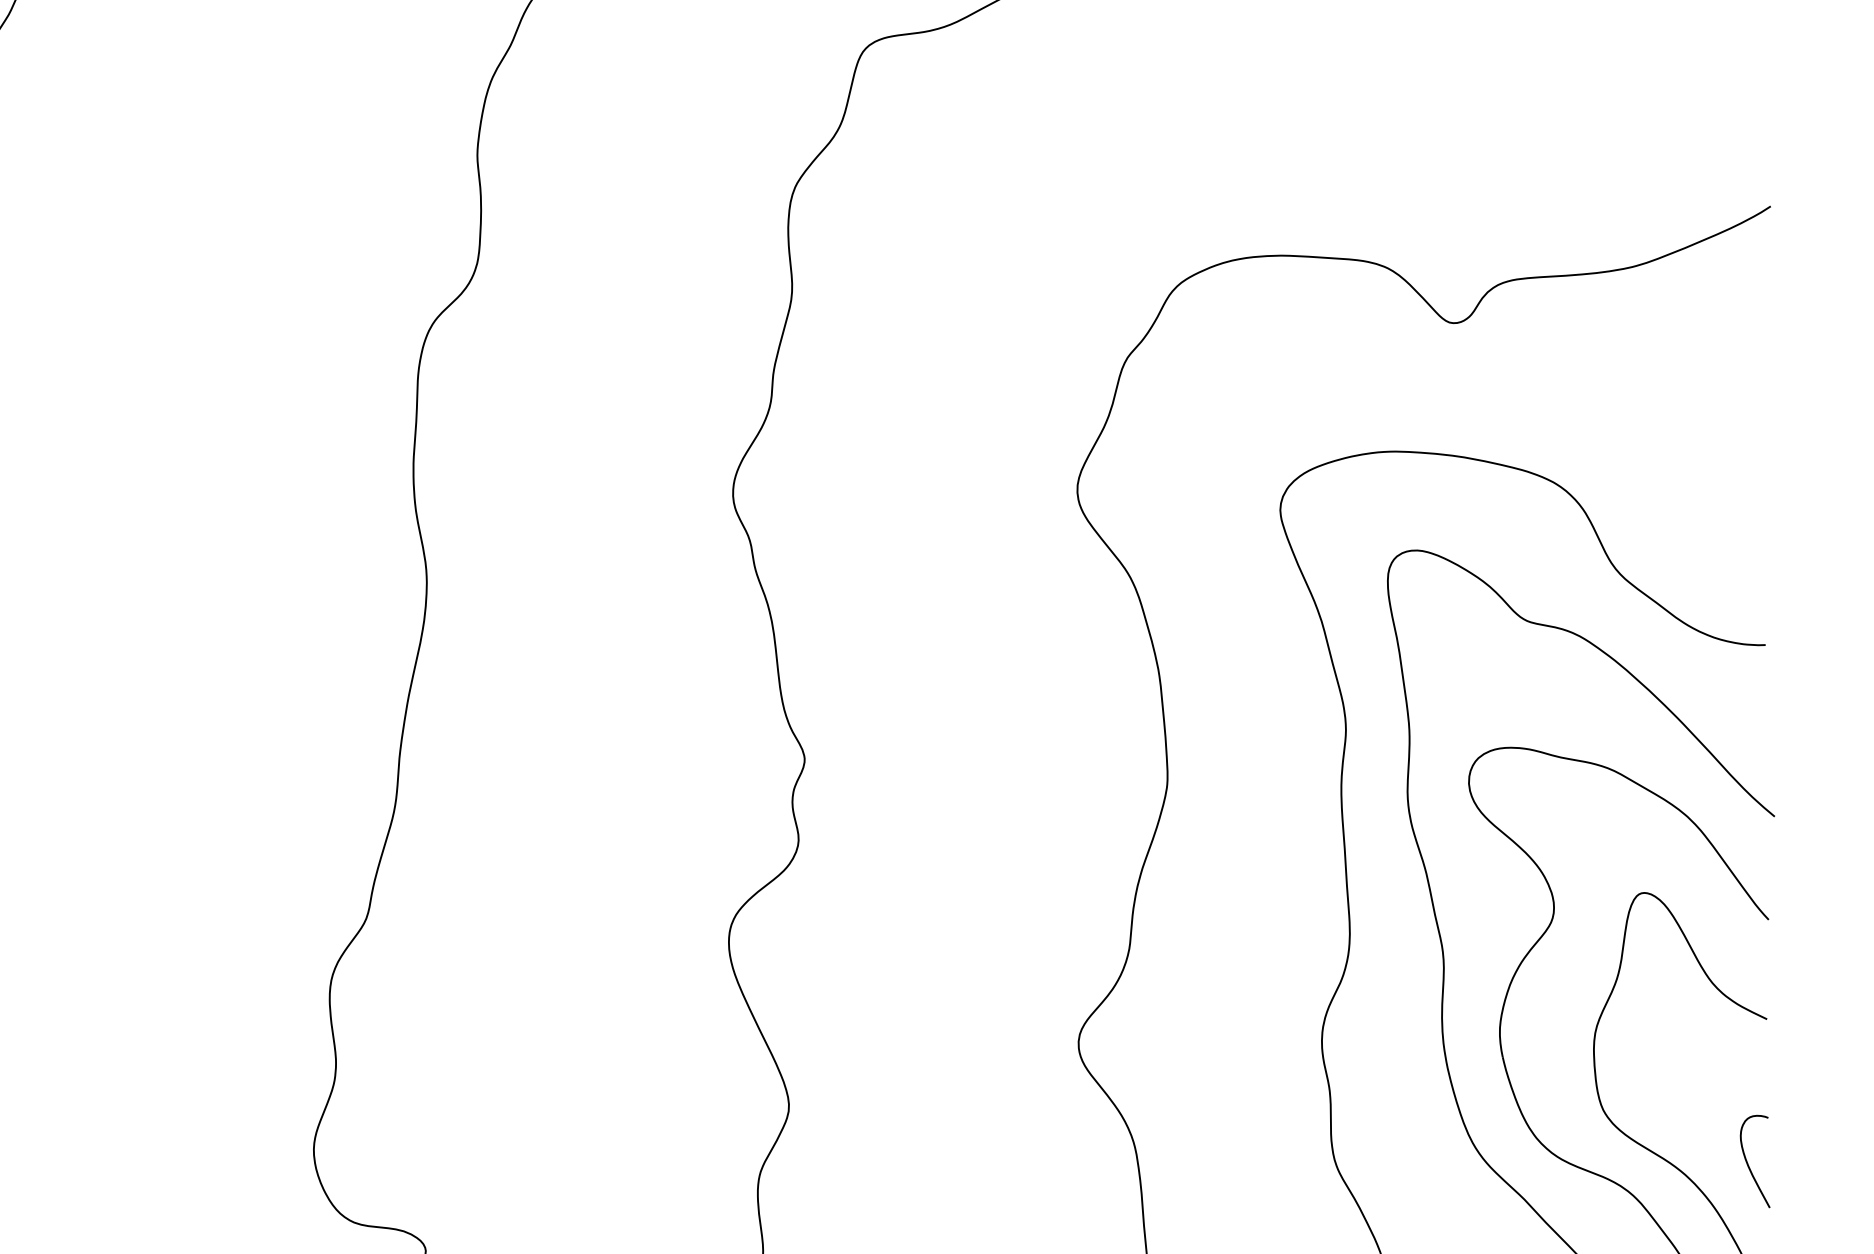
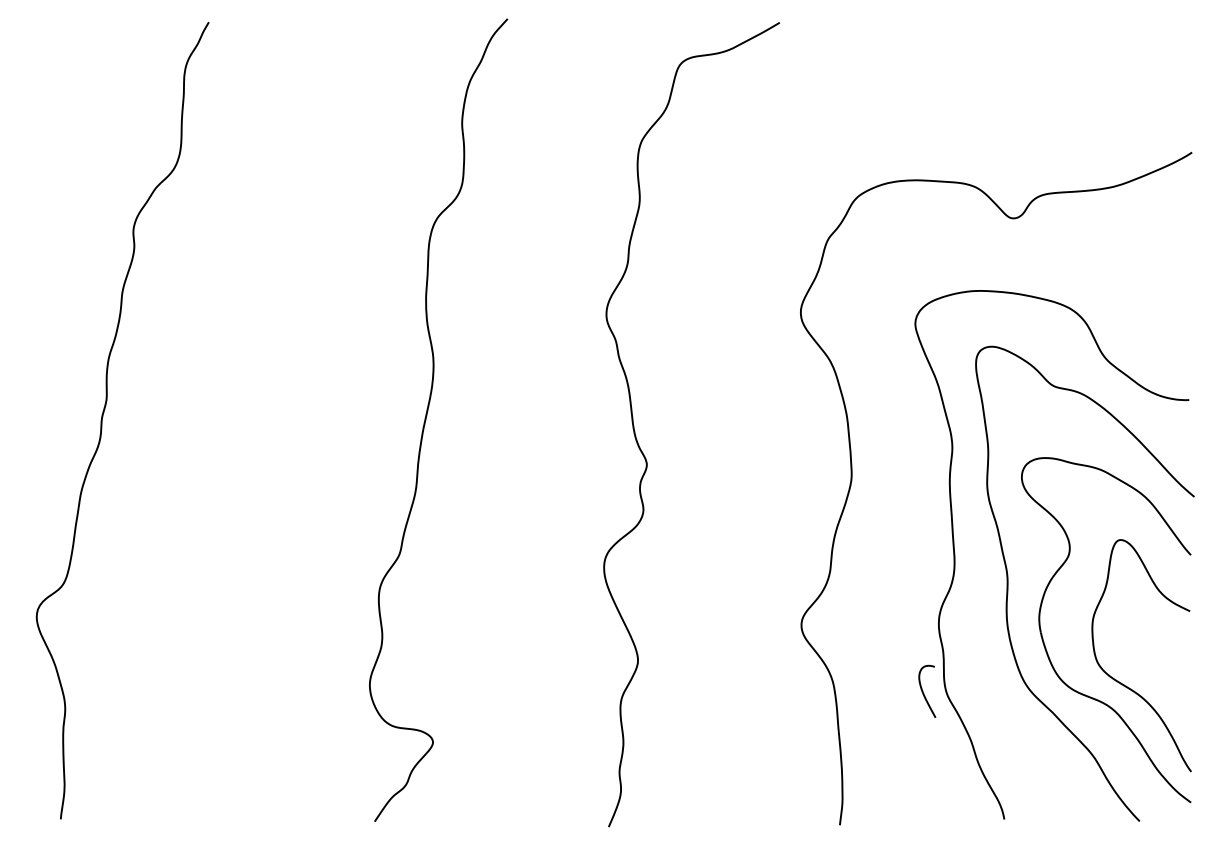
curve: (1748, 1159) -> (923, 690), moved

